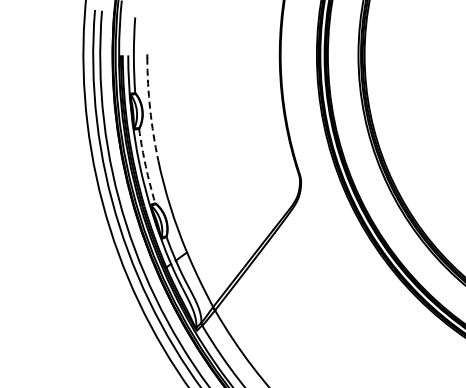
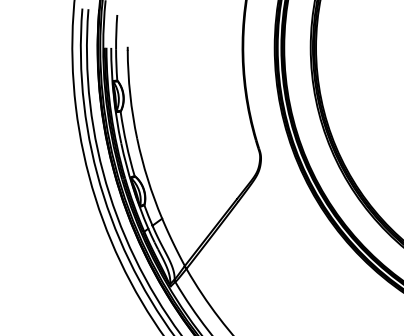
arc: (150, 109) -> (130, 94), dashed -> solid
arc: (145, 166) -> (126, 144), dashed -> solid

